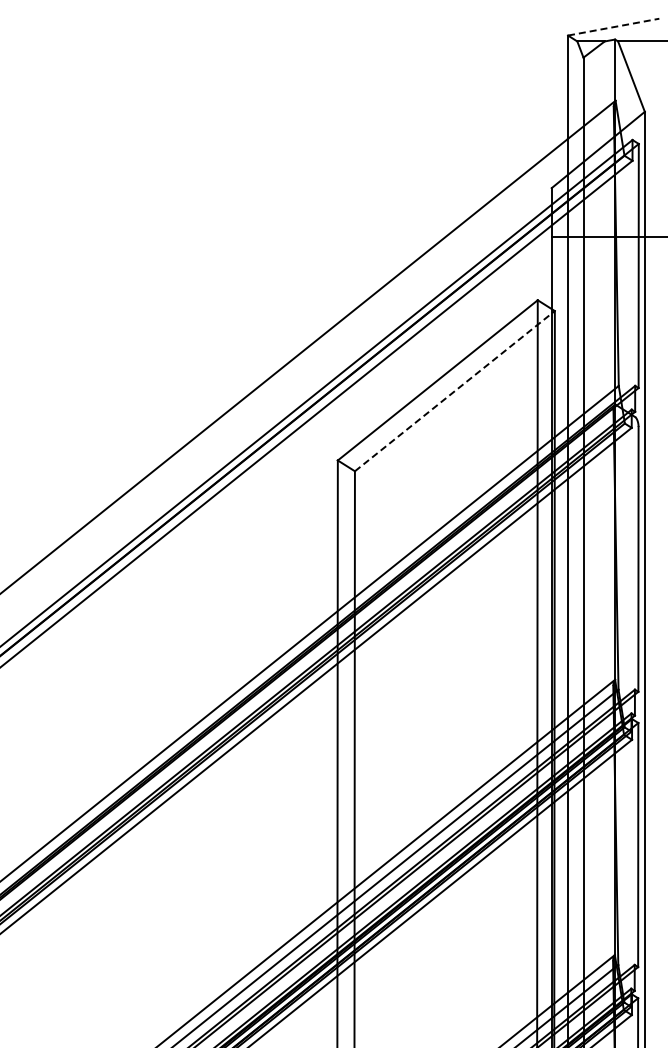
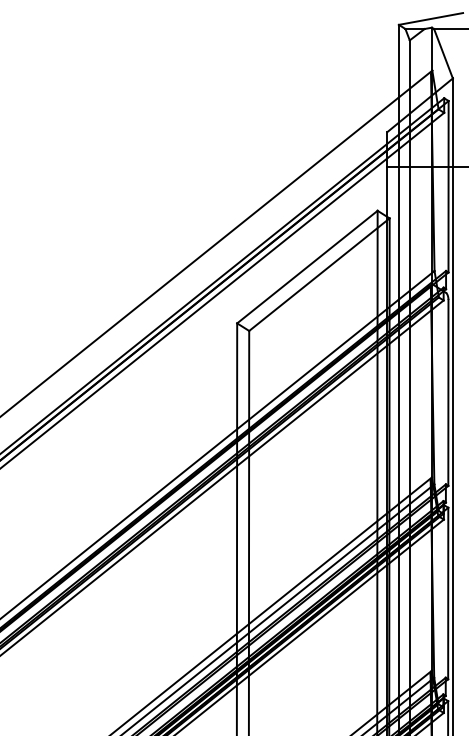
line: (614, 27) -> (431, 19), dashed -> solid
line: (455, 390) -> (319, 274), dashed -> solid

